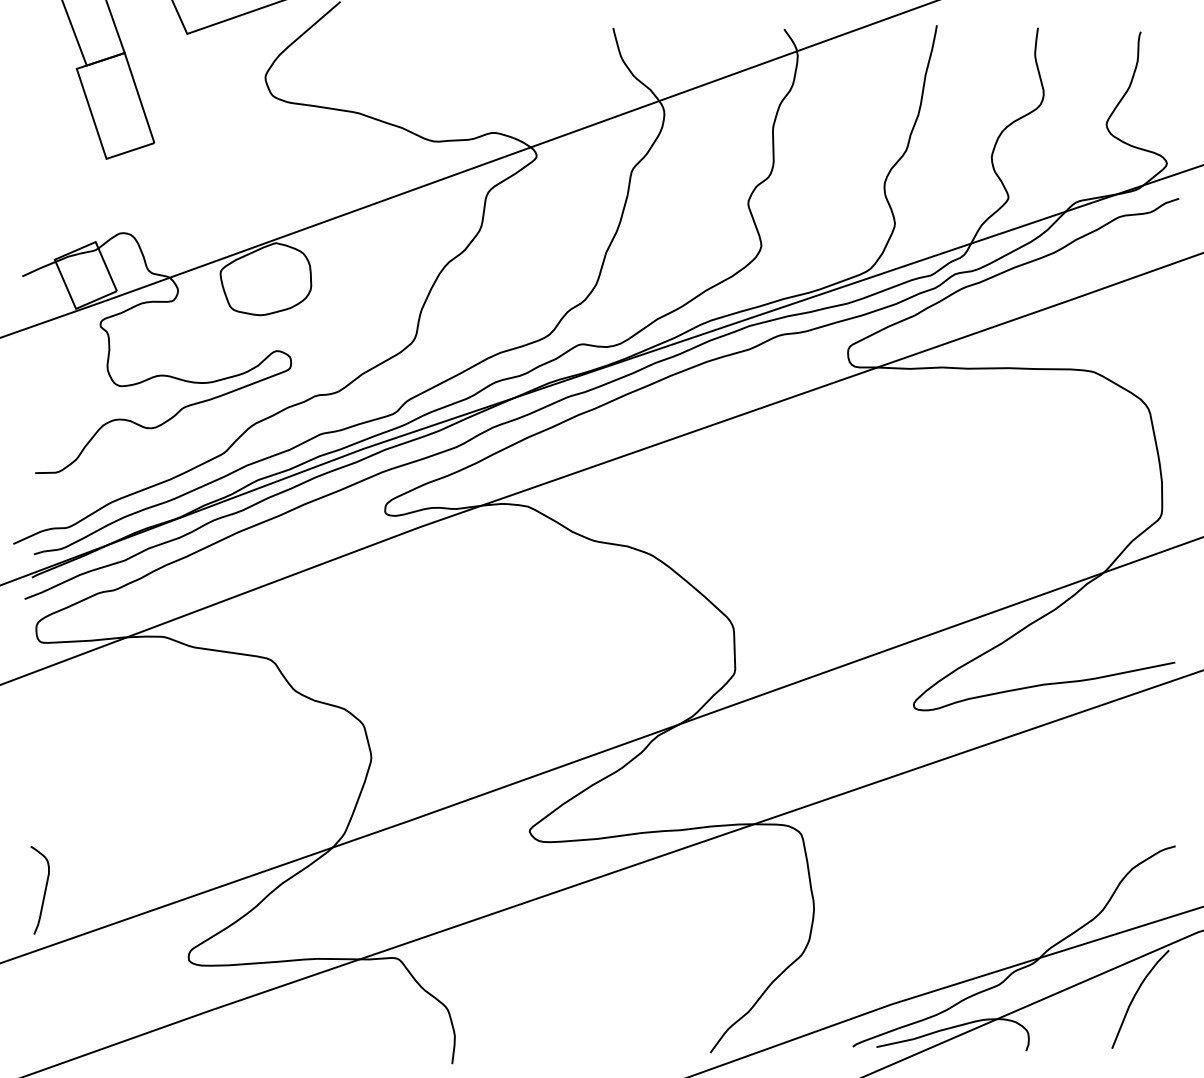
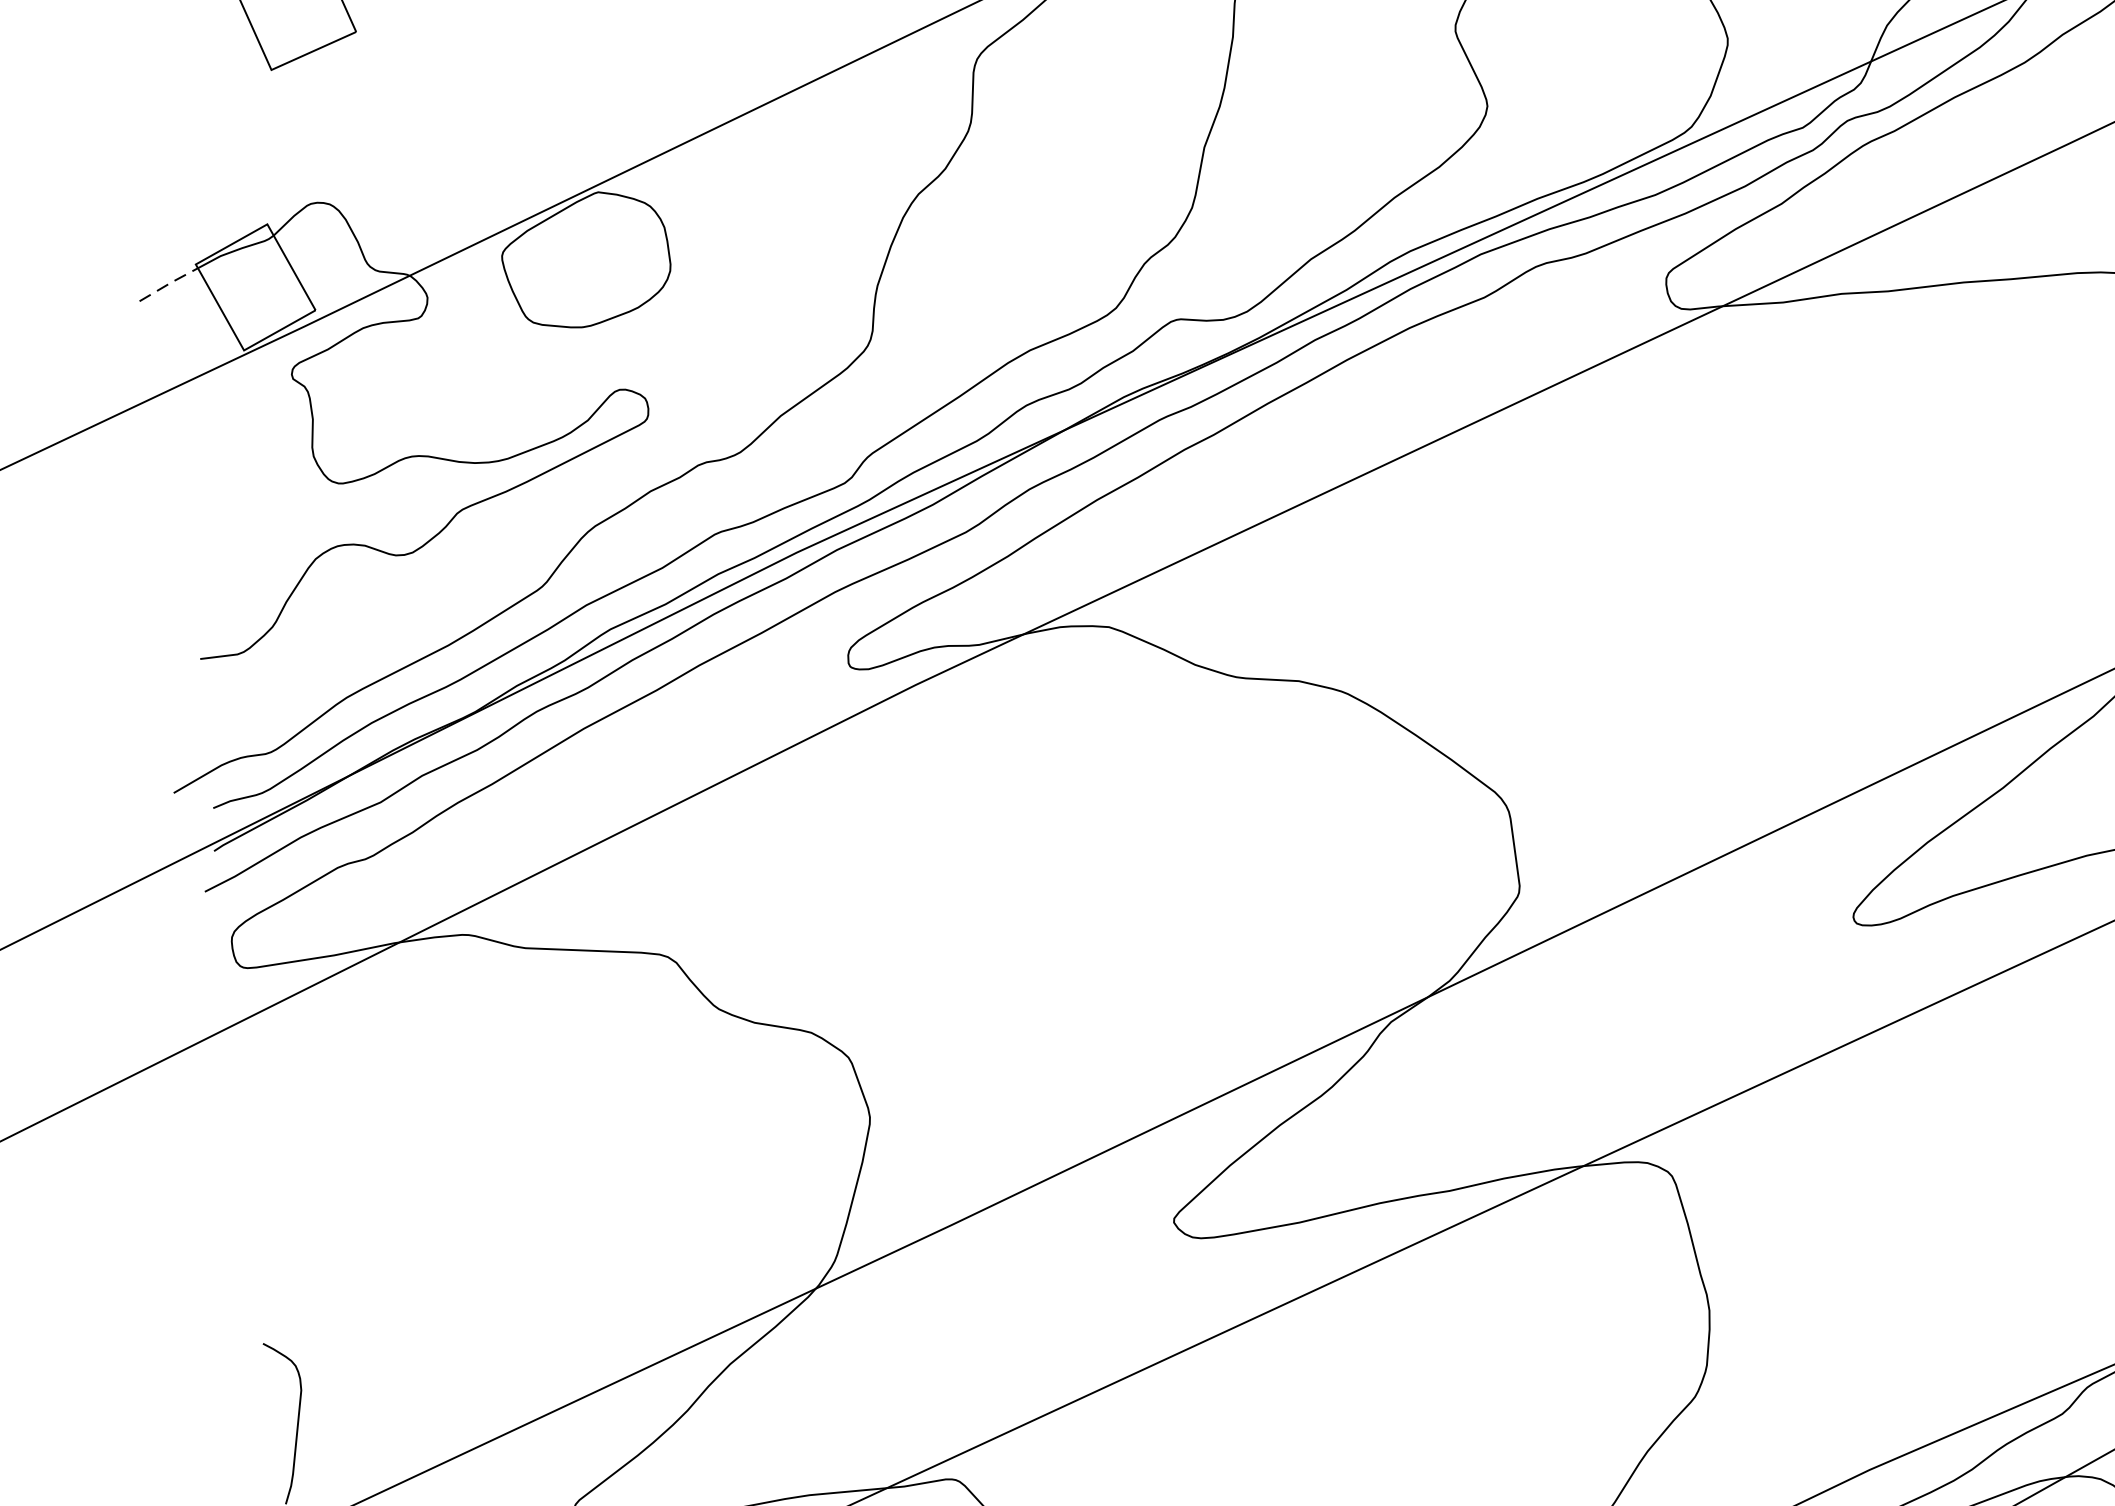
line: (39, 268) -> (169, 283), solid -> dashed

